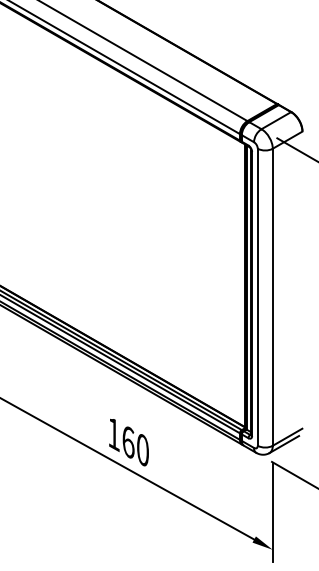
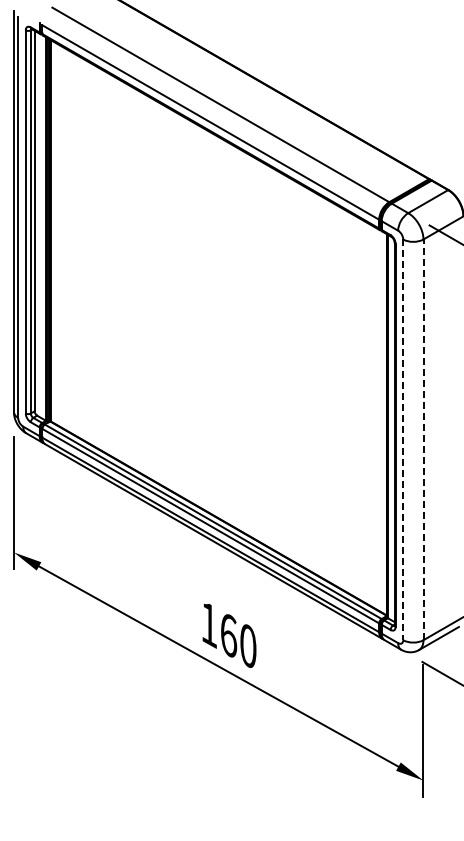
line: (257, 297) -> (403, 440), solid -> dashed
line: (272, 297) -> (423, 439), solid -> dashed

